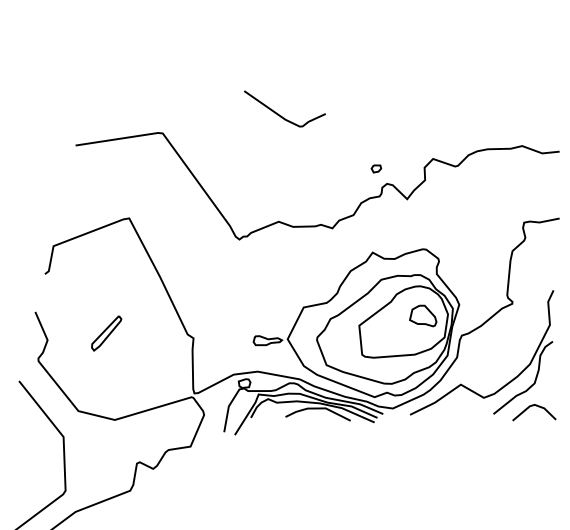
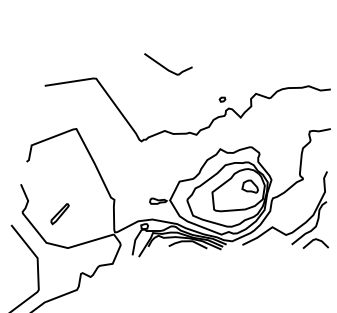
part: (105, 334) -> (59, 214), moved

